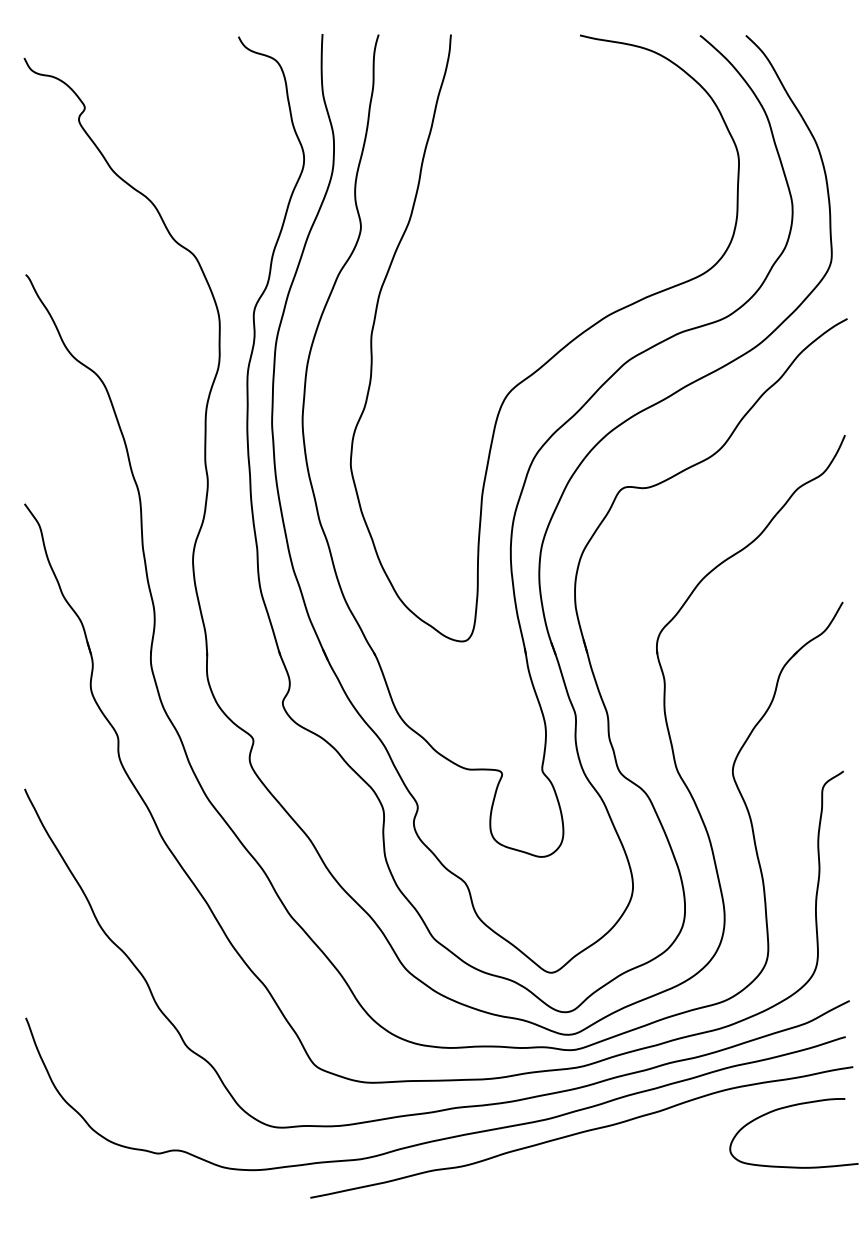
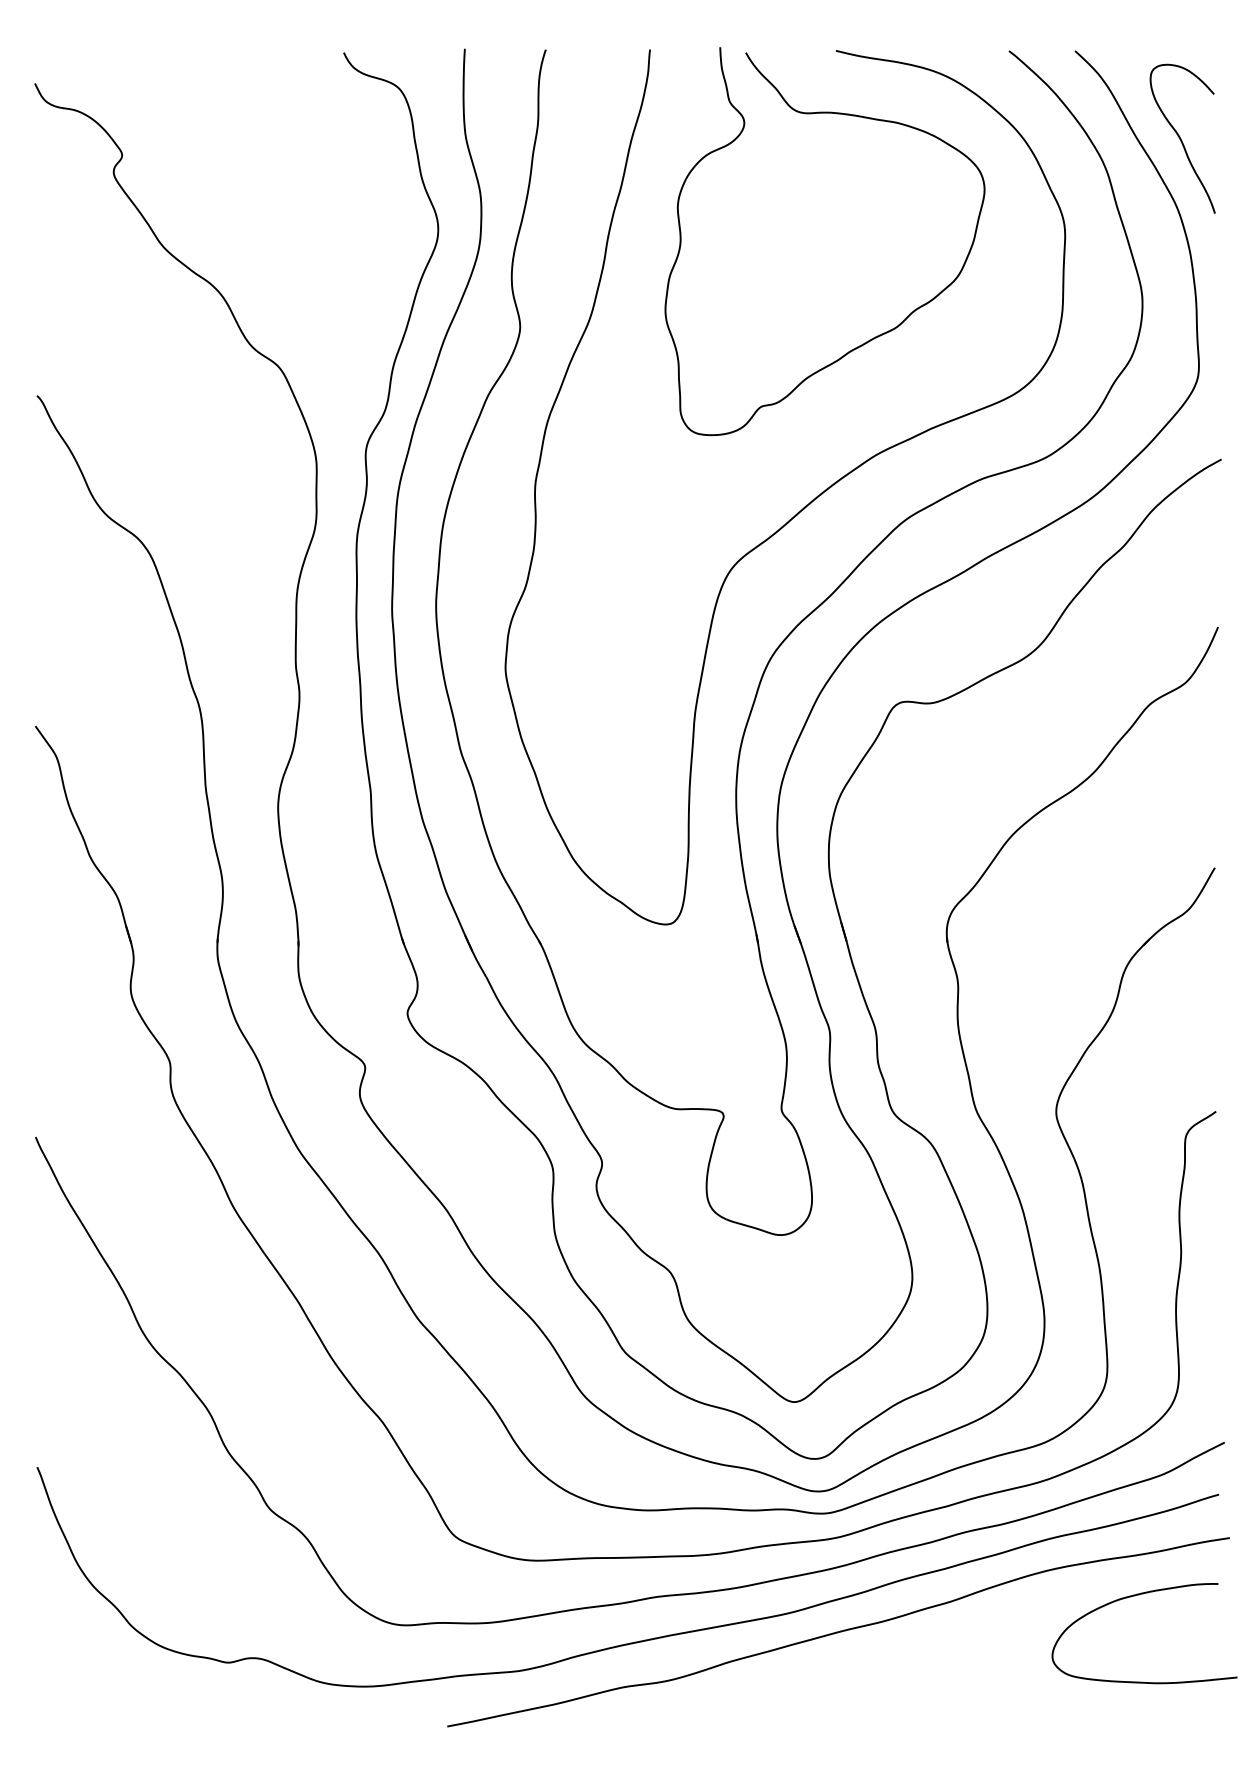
curve: (819, 96) -> (1181, 138), added
curve: (604, 234) -> (871, 337), added

